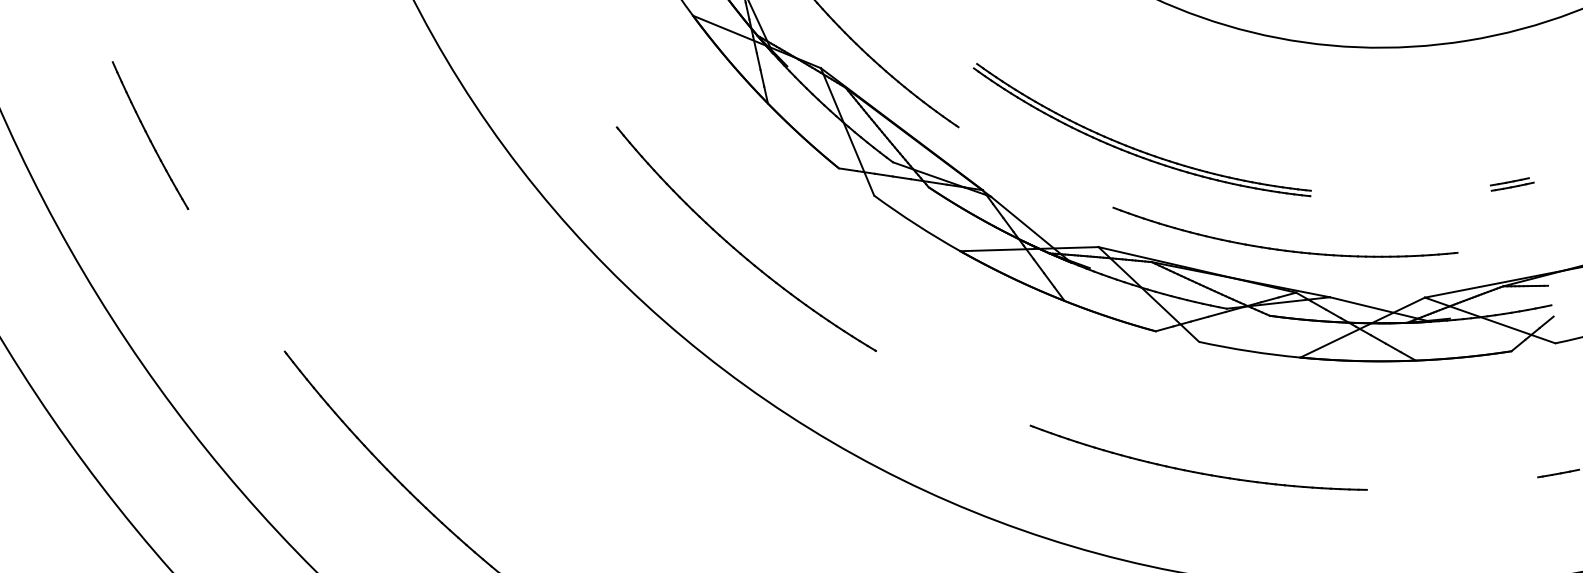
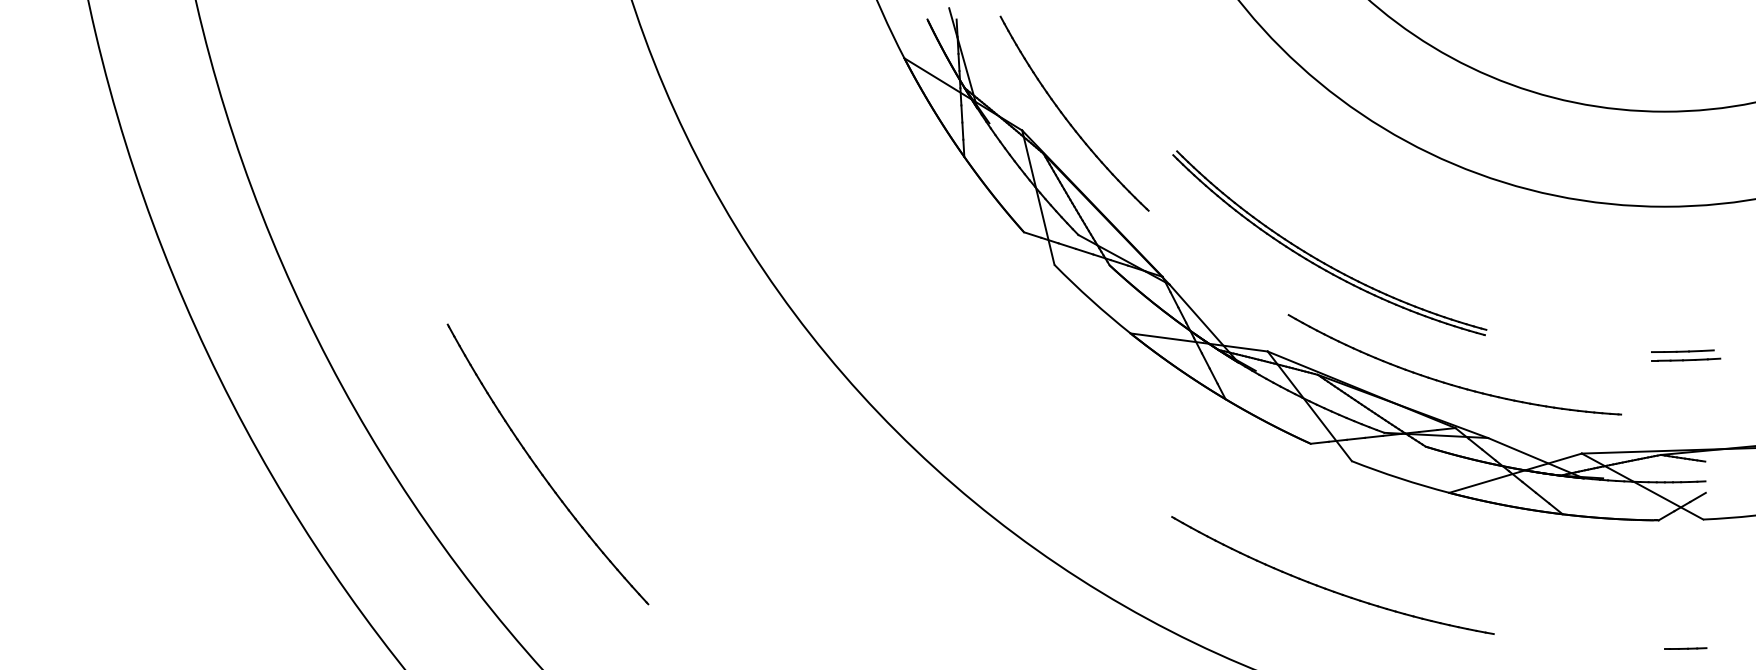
part: (150, 135) -> (349, 89), removed
part: (1512, 184) -> (1686, 355), size x1.6
part: (735, 248) -> (909, 294), removed

